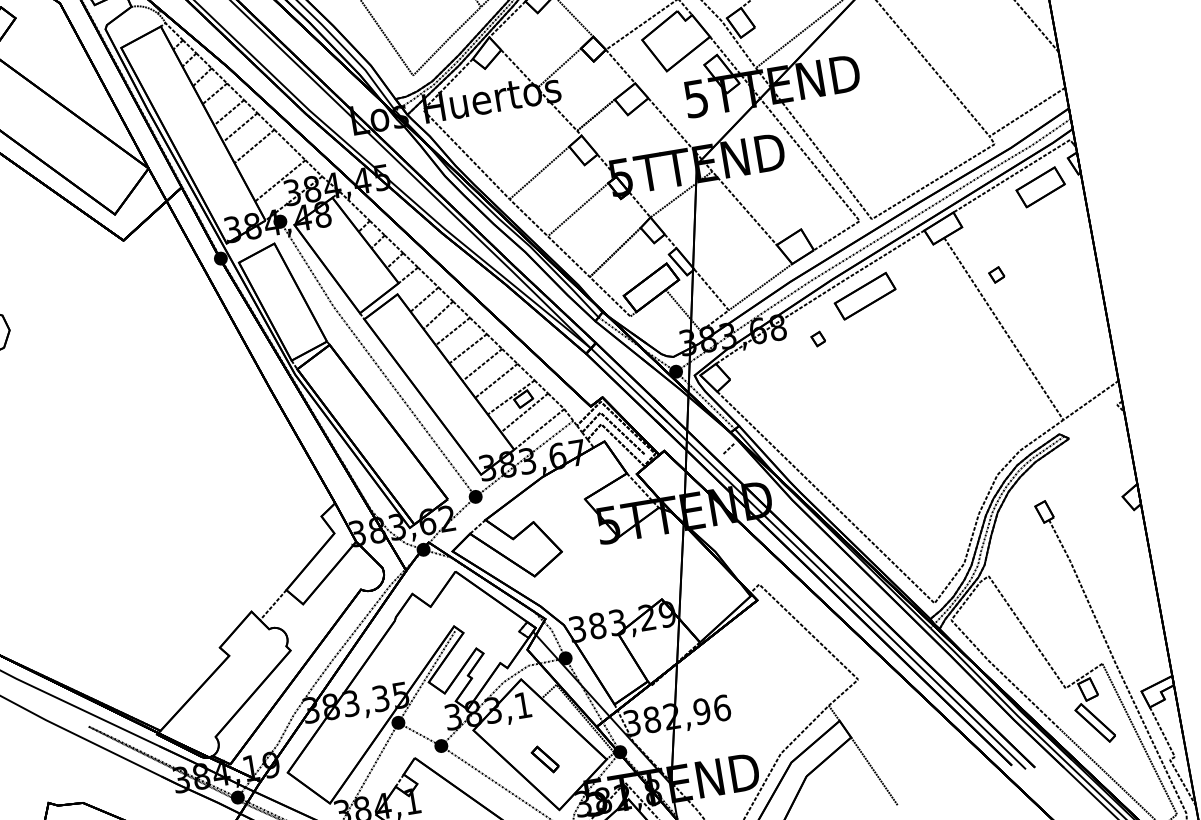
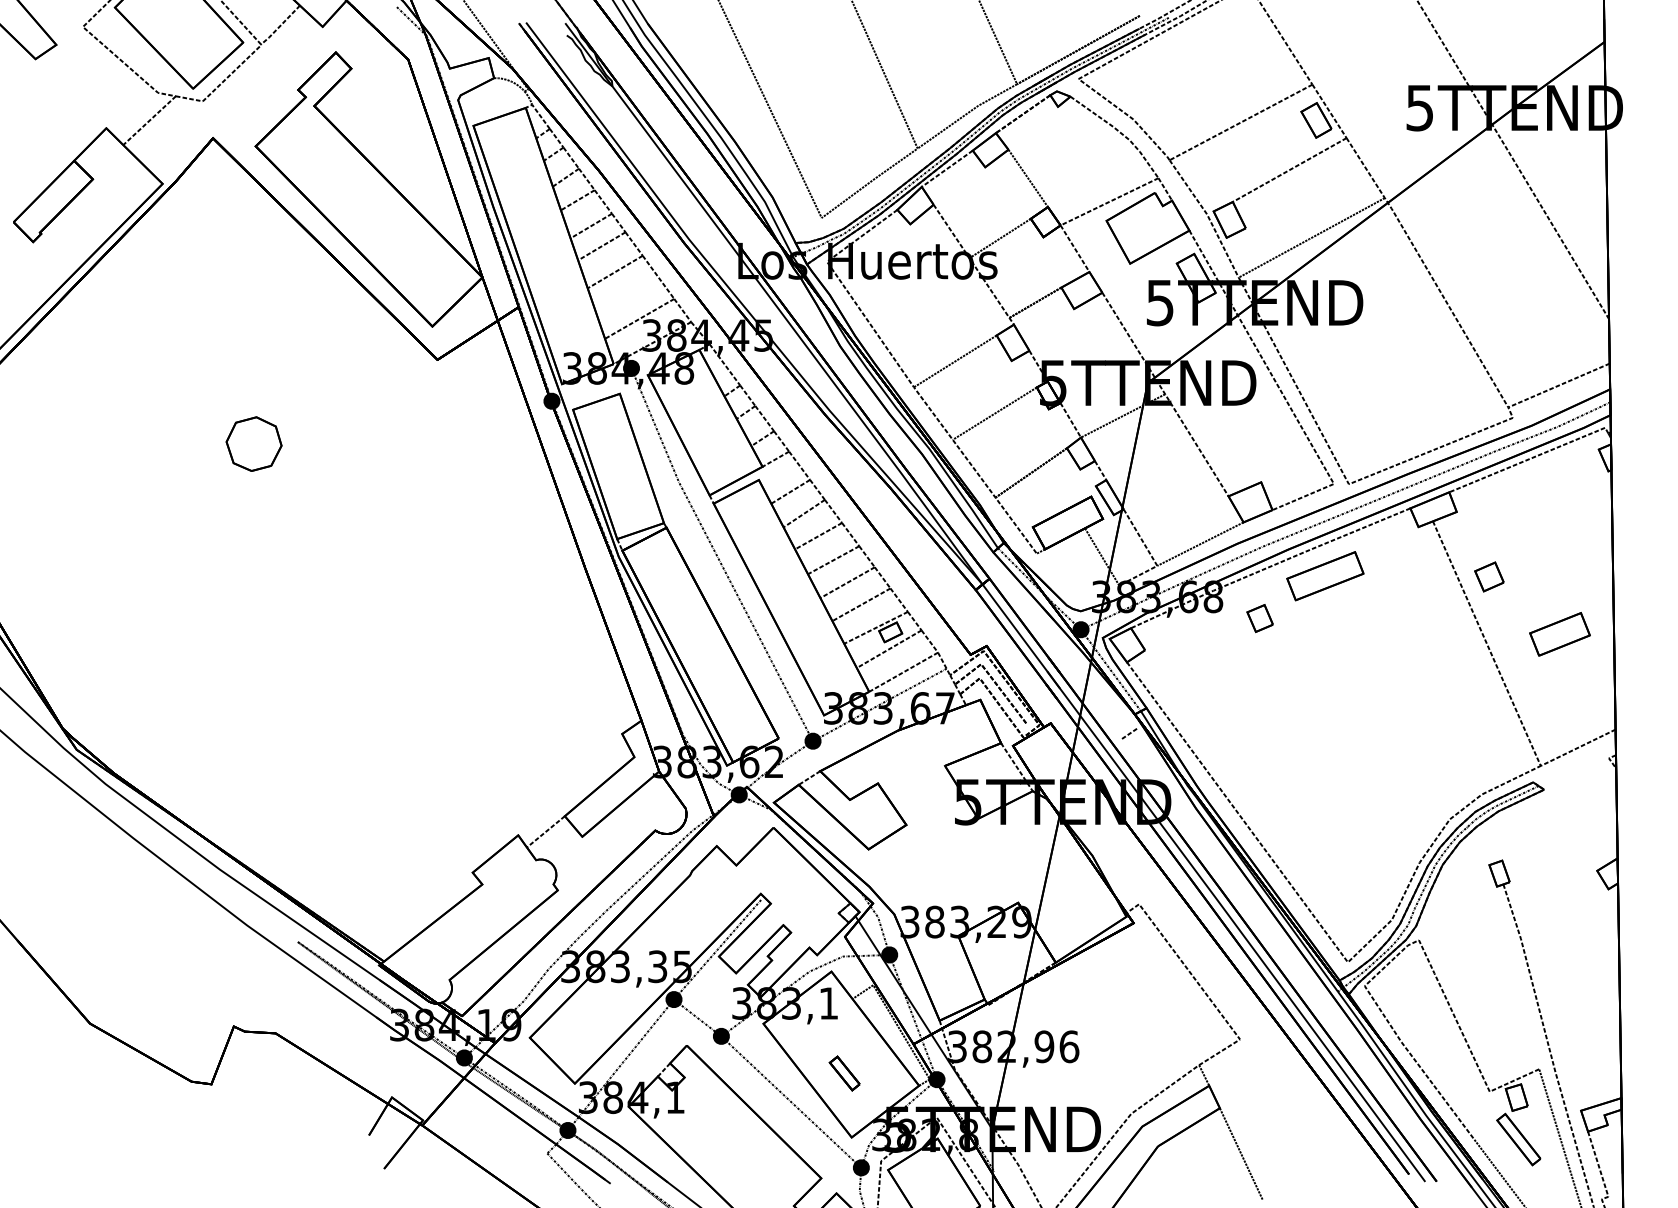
part: (1040, 187) -> (1559, 634), moved
part: (996, 274) -> (1488, 576), size x1.6
part: (817, 339) -> (1259, 618), size x1.6

